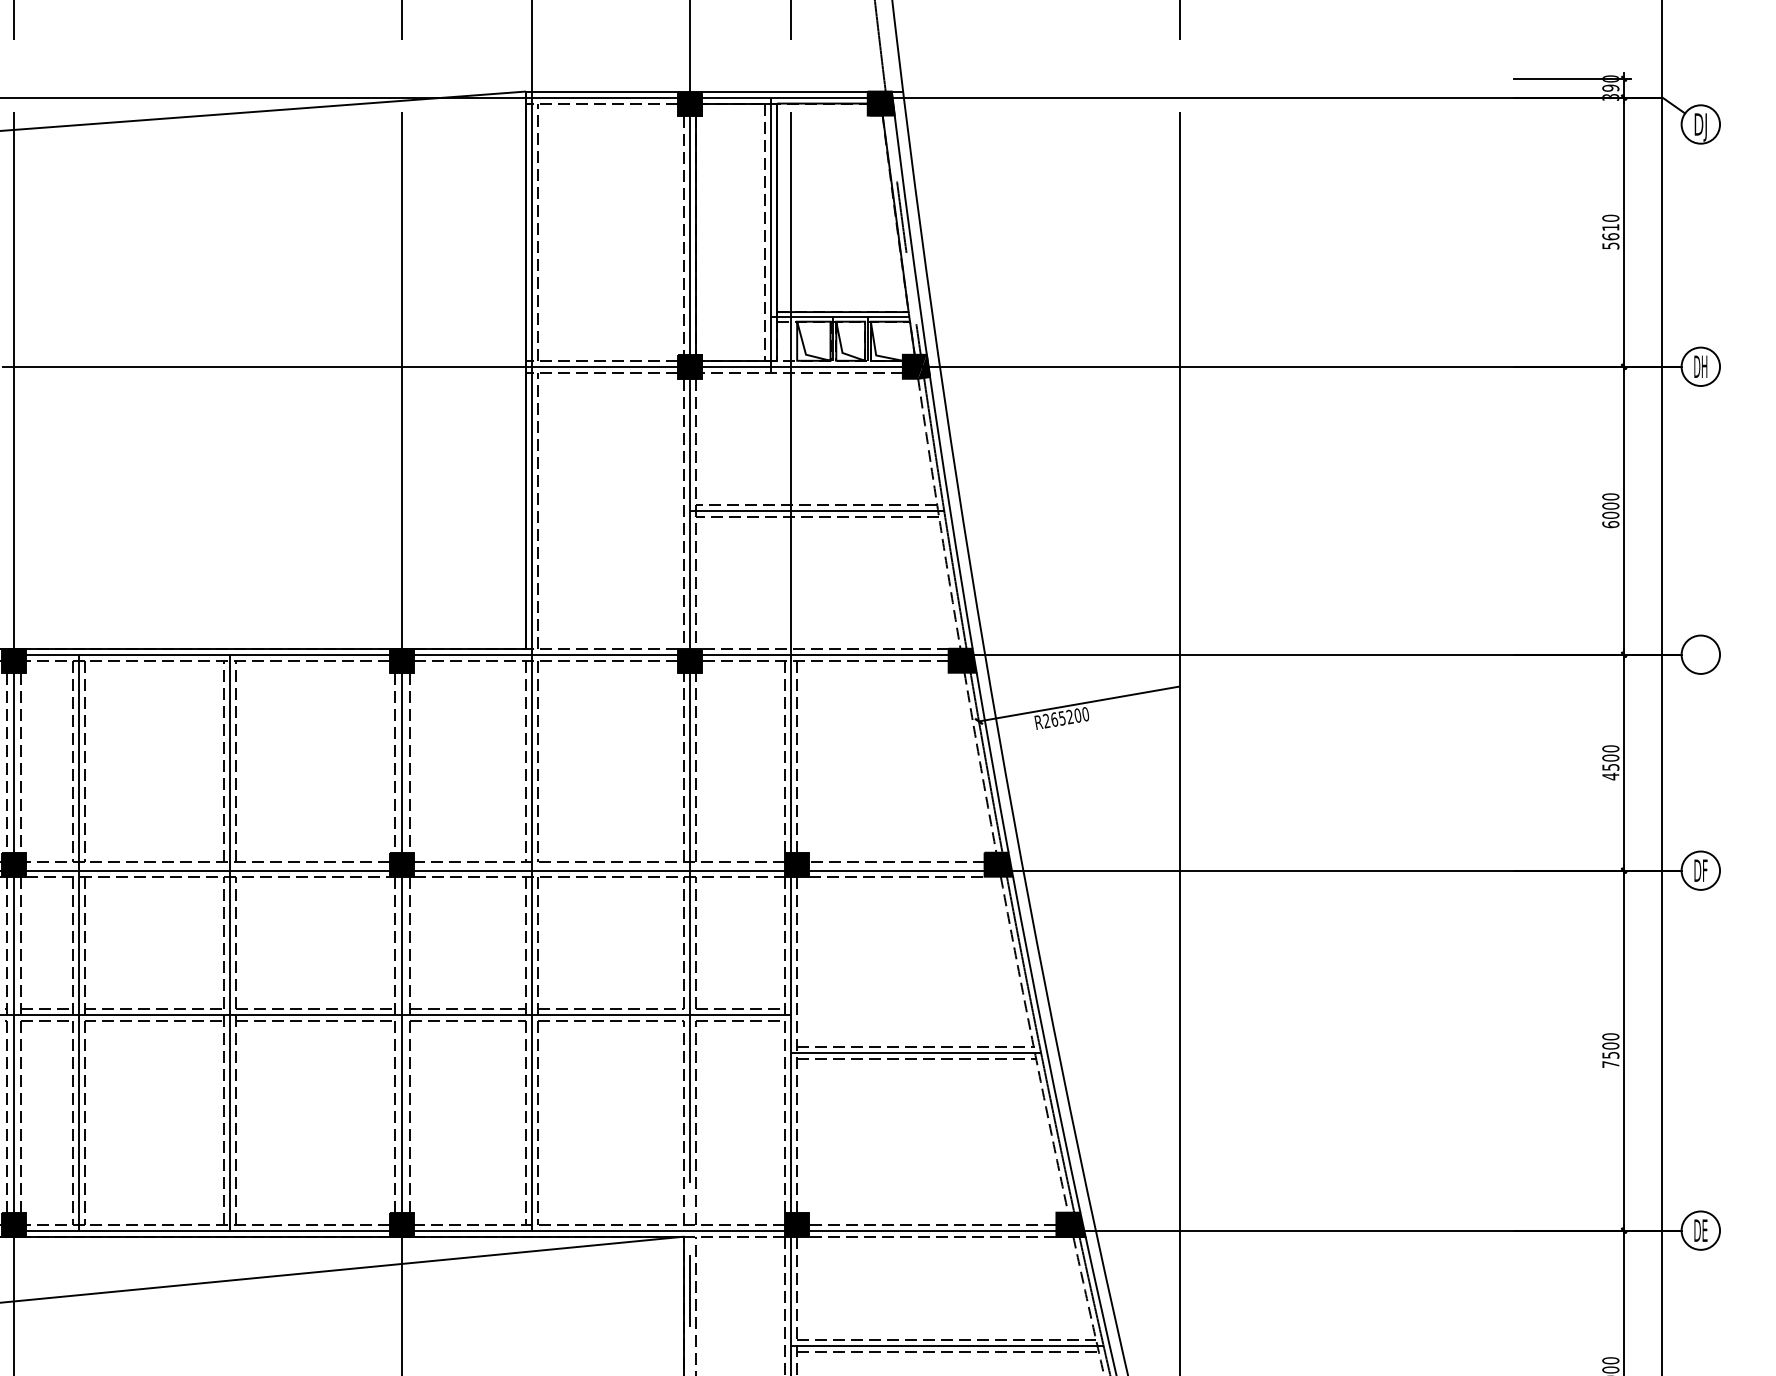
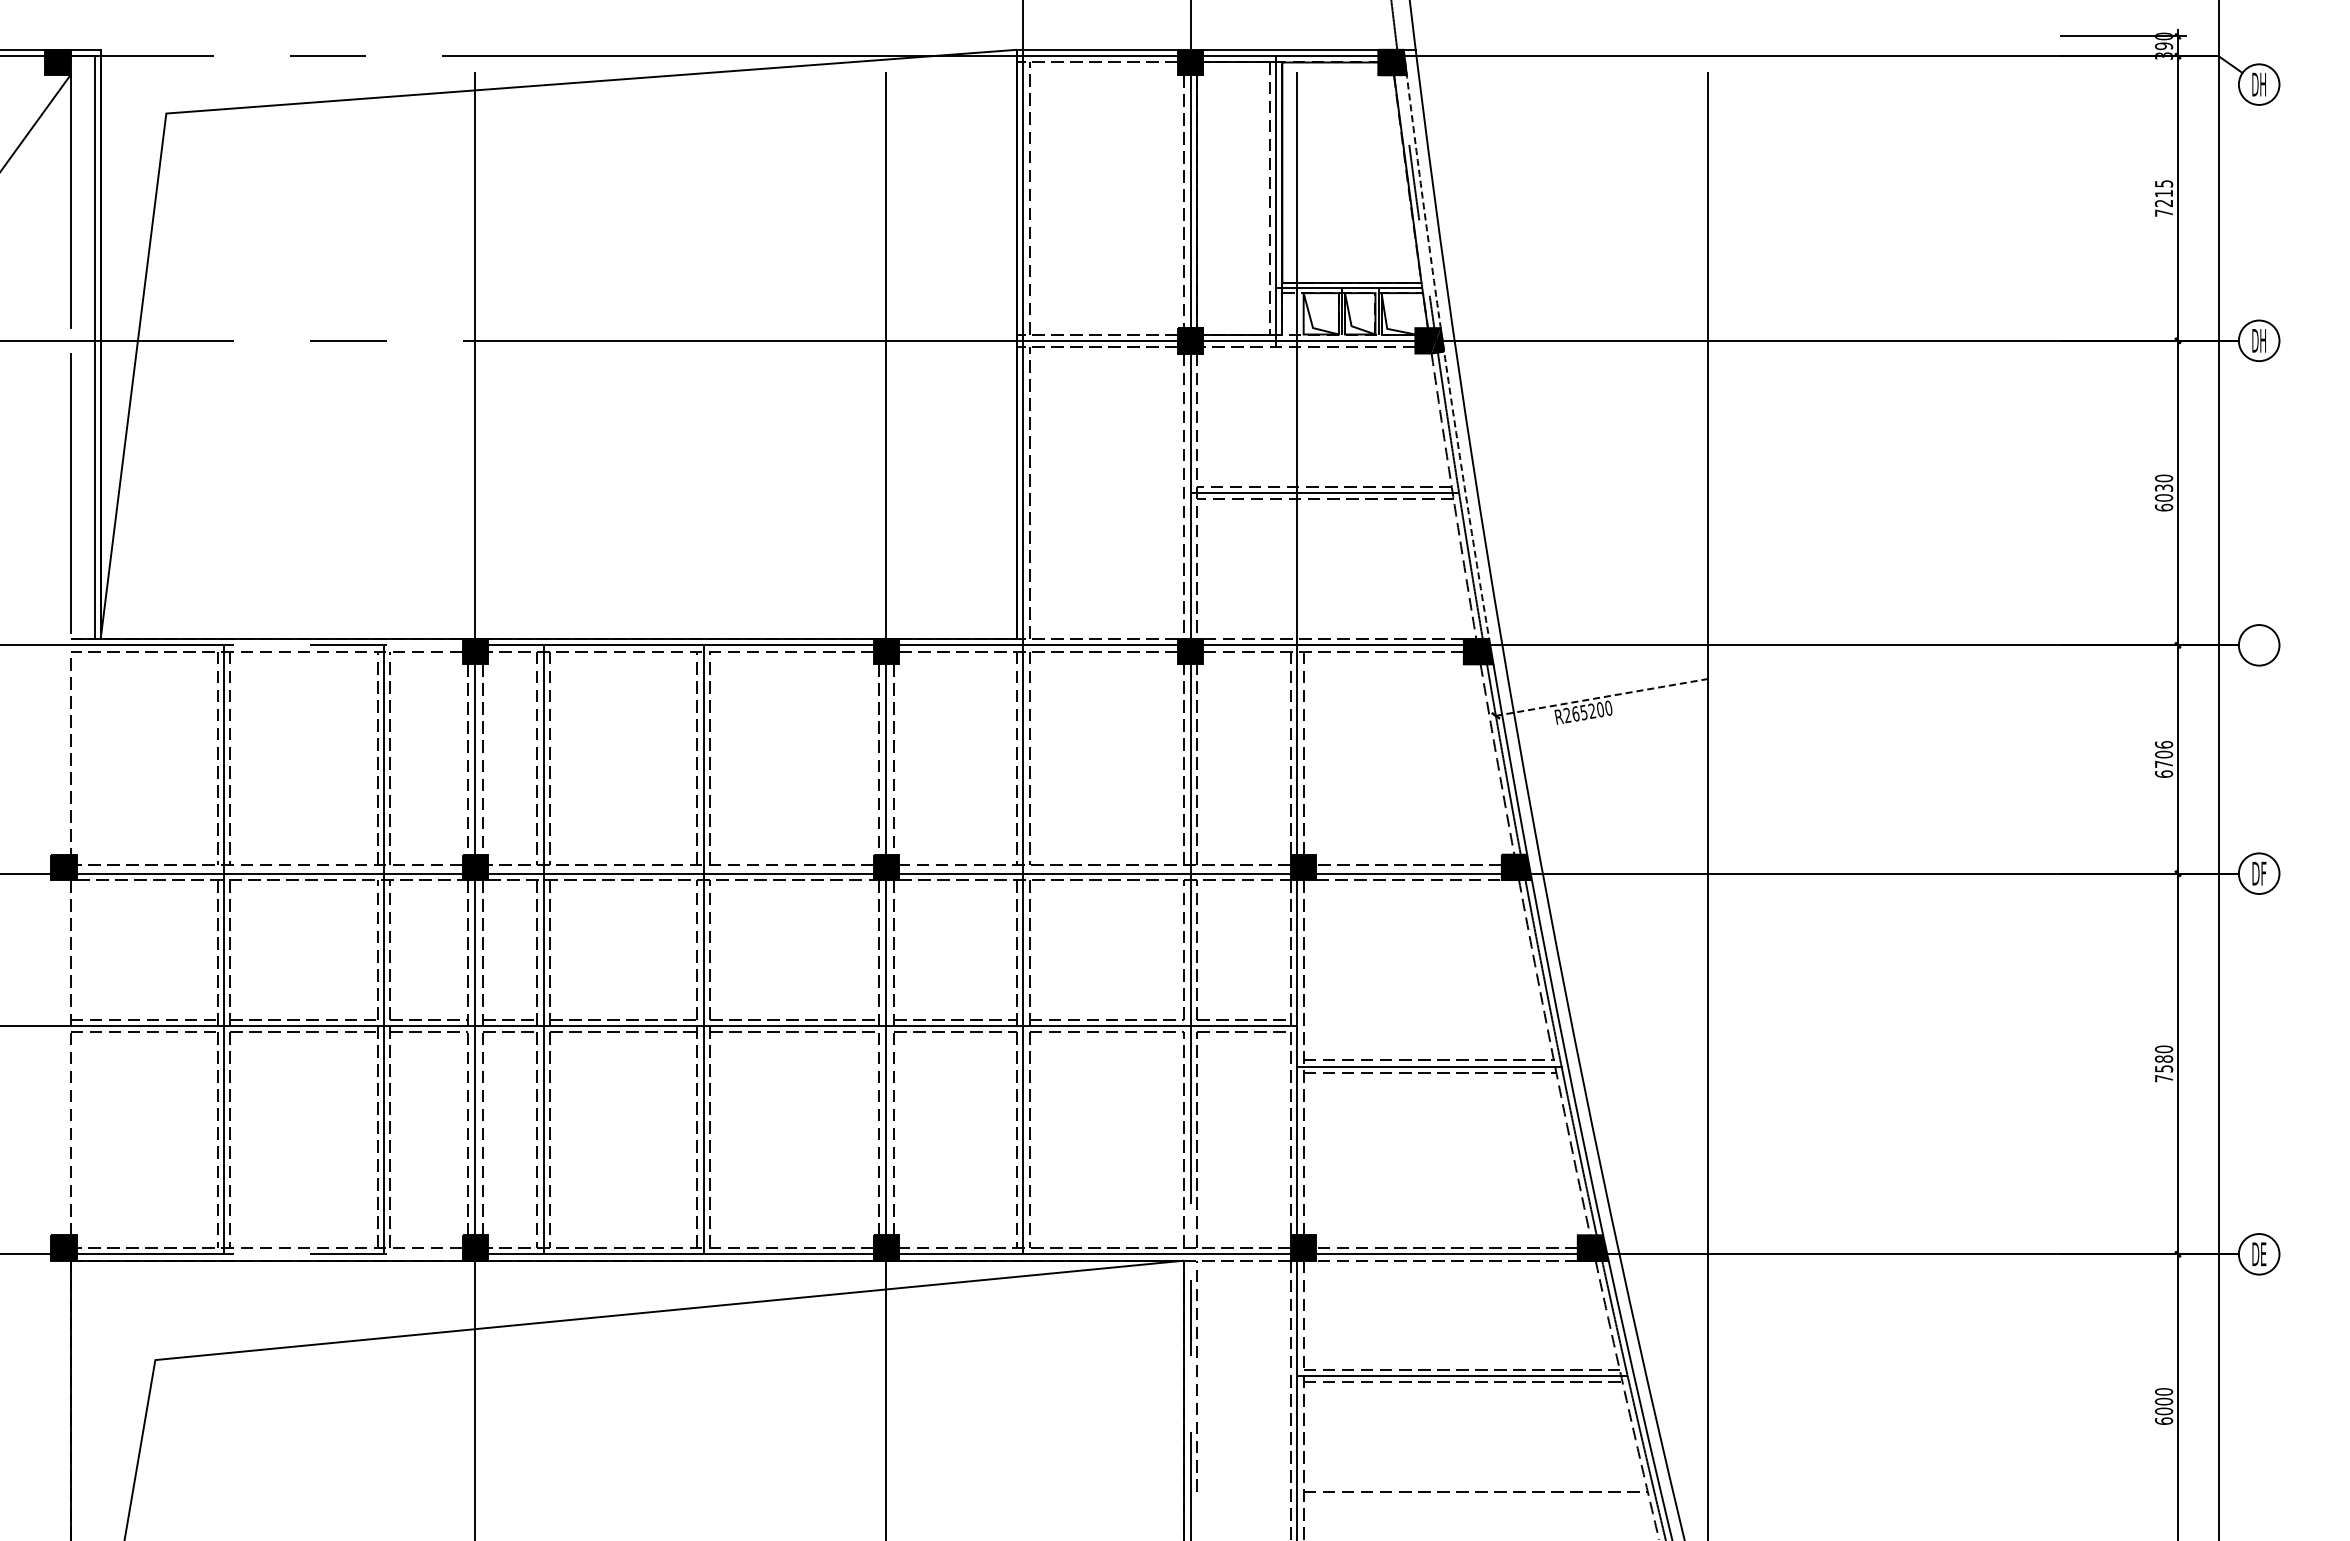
text: (1700, 127) -> (2258, 87), DJ -> DH
text: (1610, 232) -> (2163, 198), 5610 -> 7215
arc: (929, 370) -> (1443, 344), solid -> dashed
text: (1611, 505) -> (2164, 487), 6000 -> 6030
line: (1079, 704) -> (1602, 697), solid -> dashed
text: (1610, 762) -> (2163, 759), 4500 -> 6706
text: (1610, 1045) -> (2163, 1058), 7500 -> 7580

